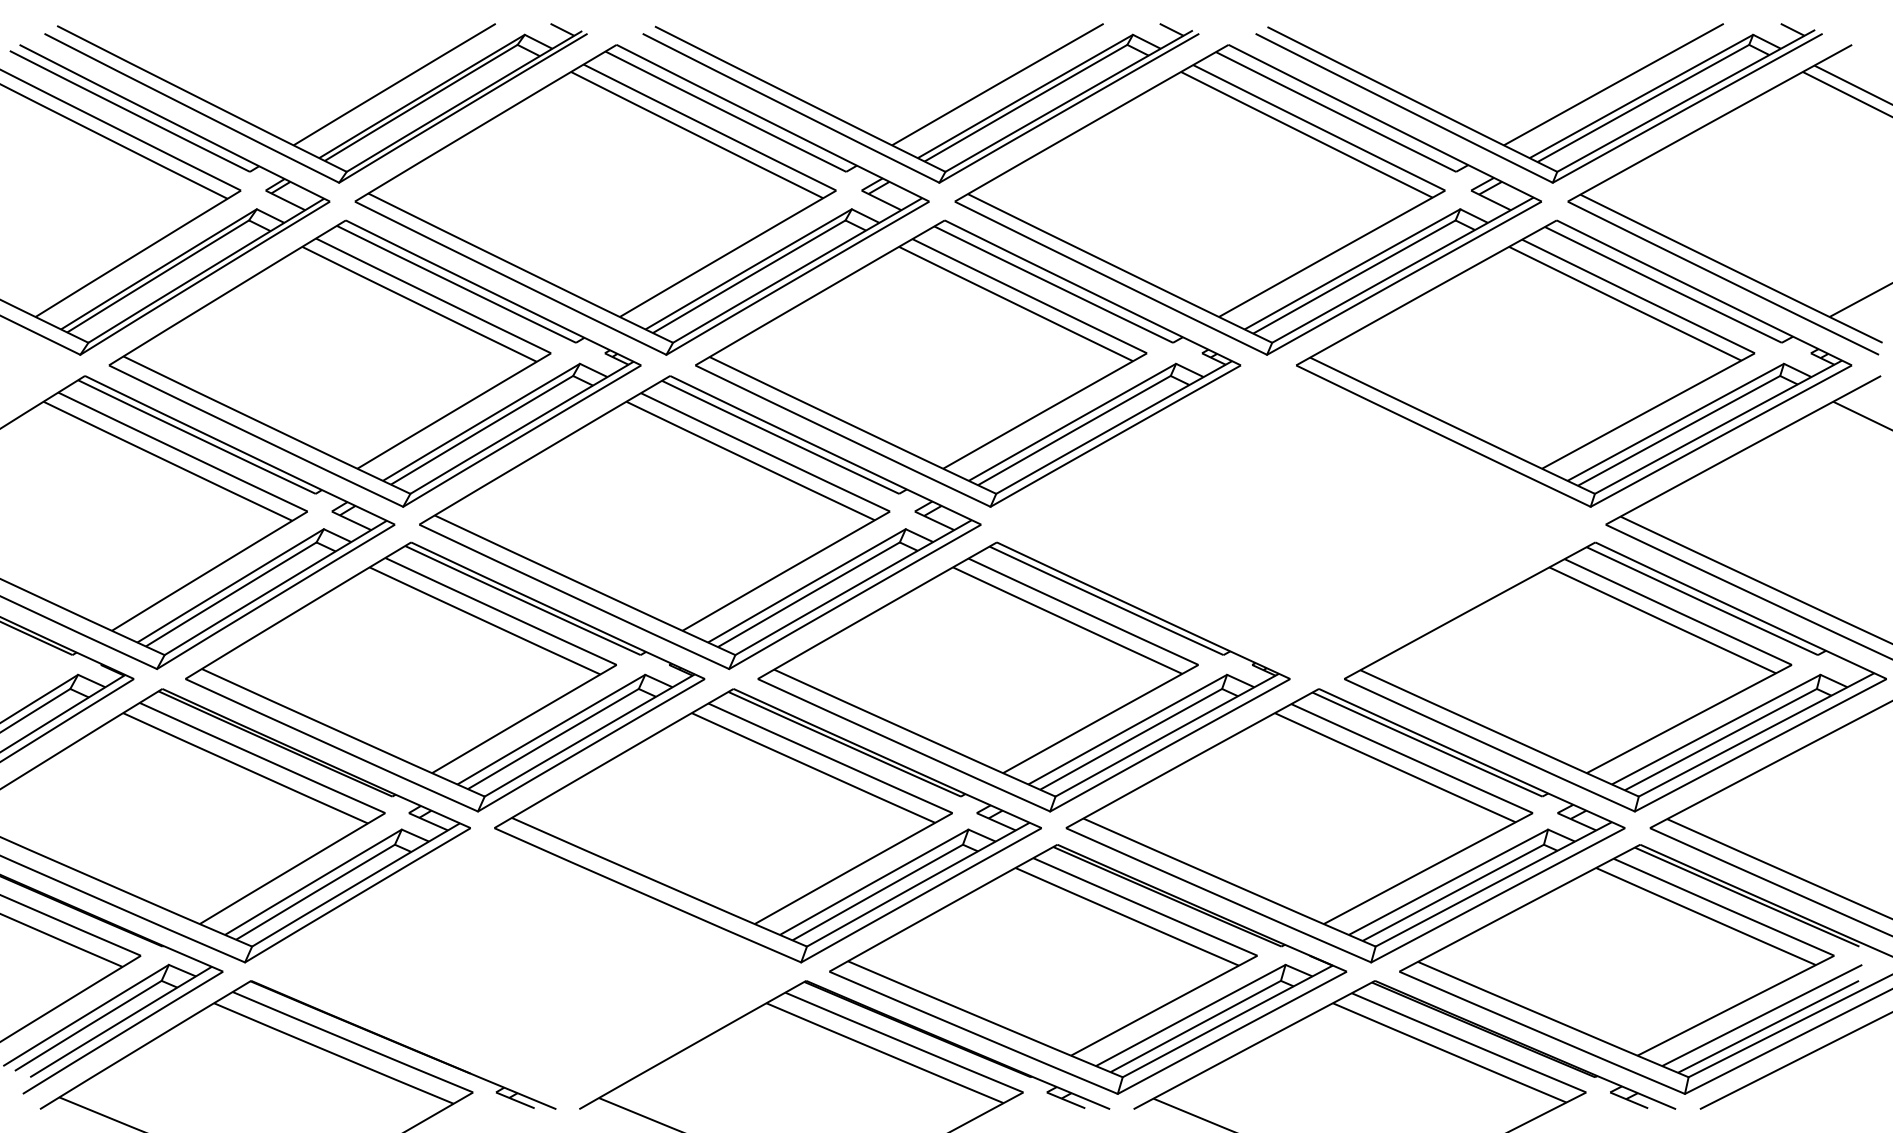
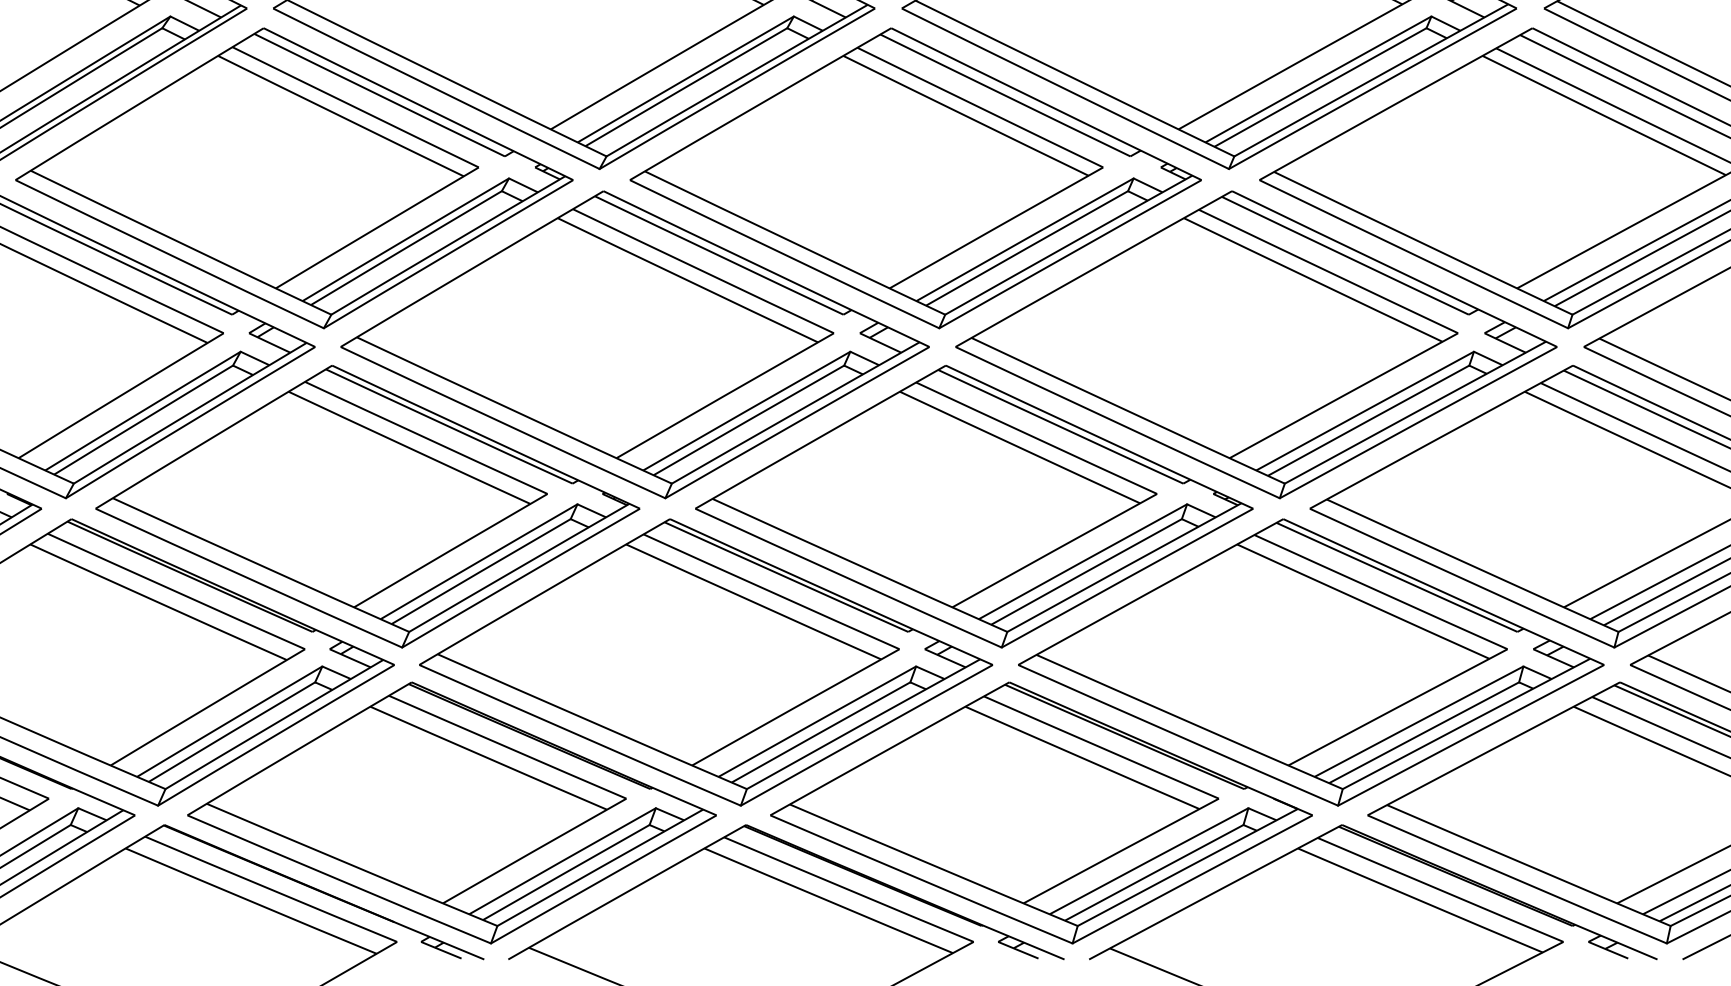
part: (1293, 522) -> (1256, 344), added
part: (525, 969) -> (451, 813), added

